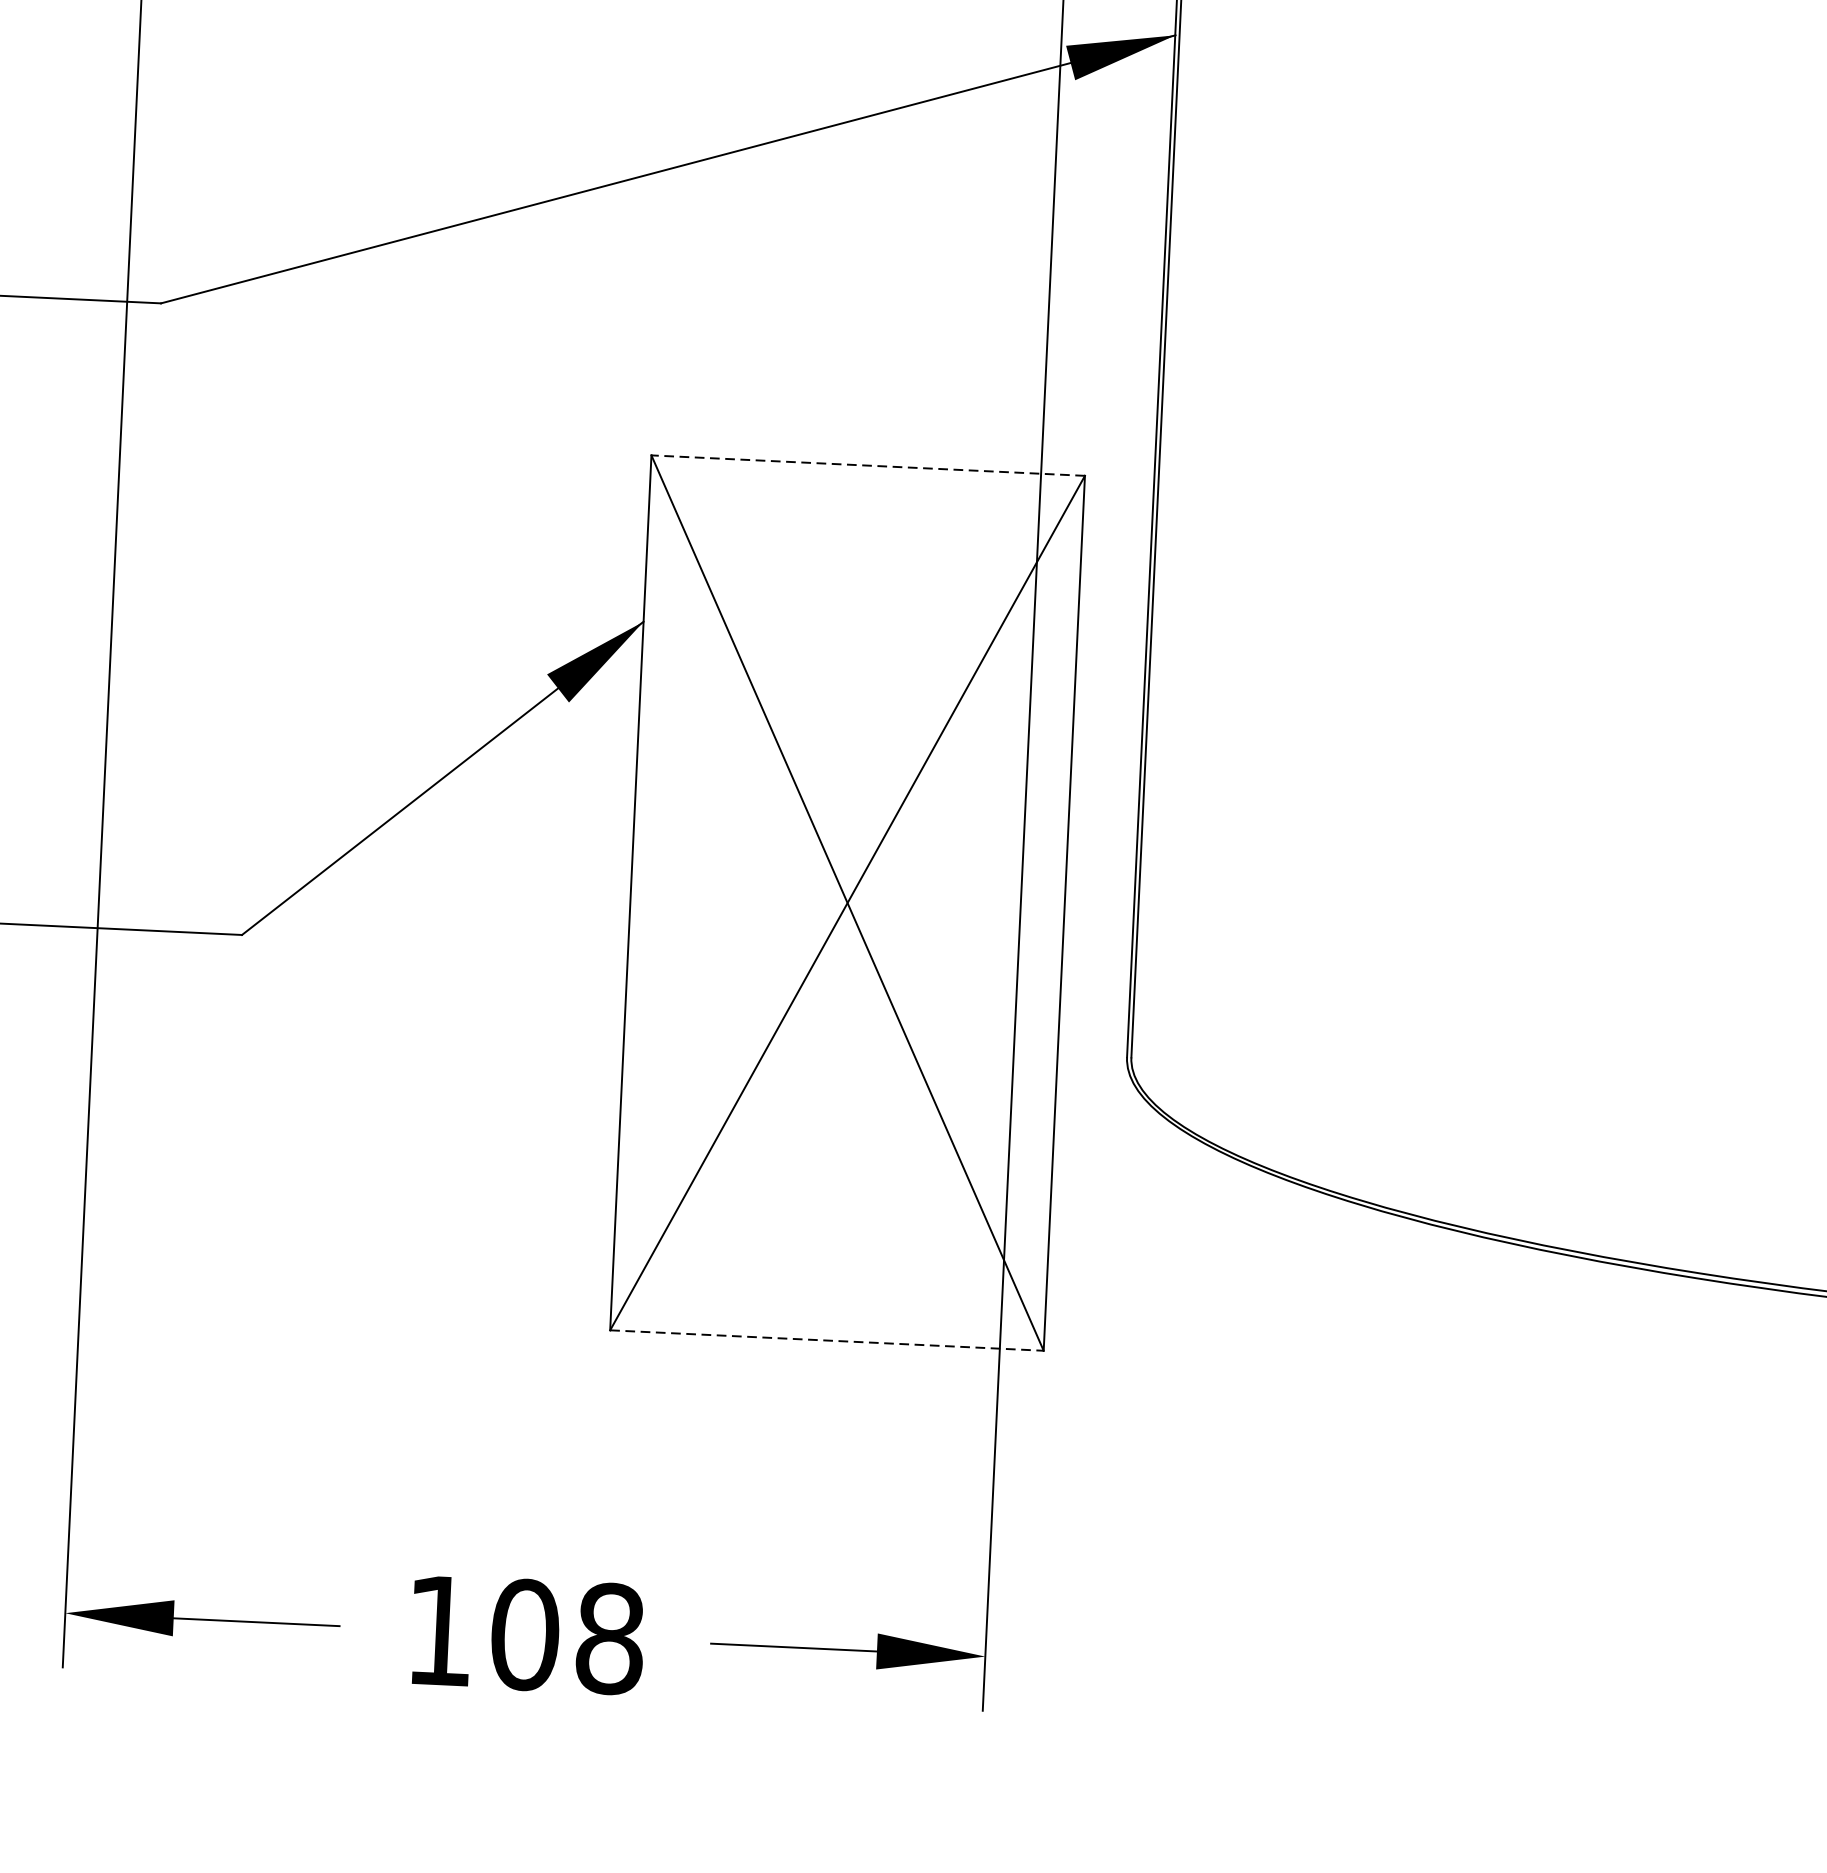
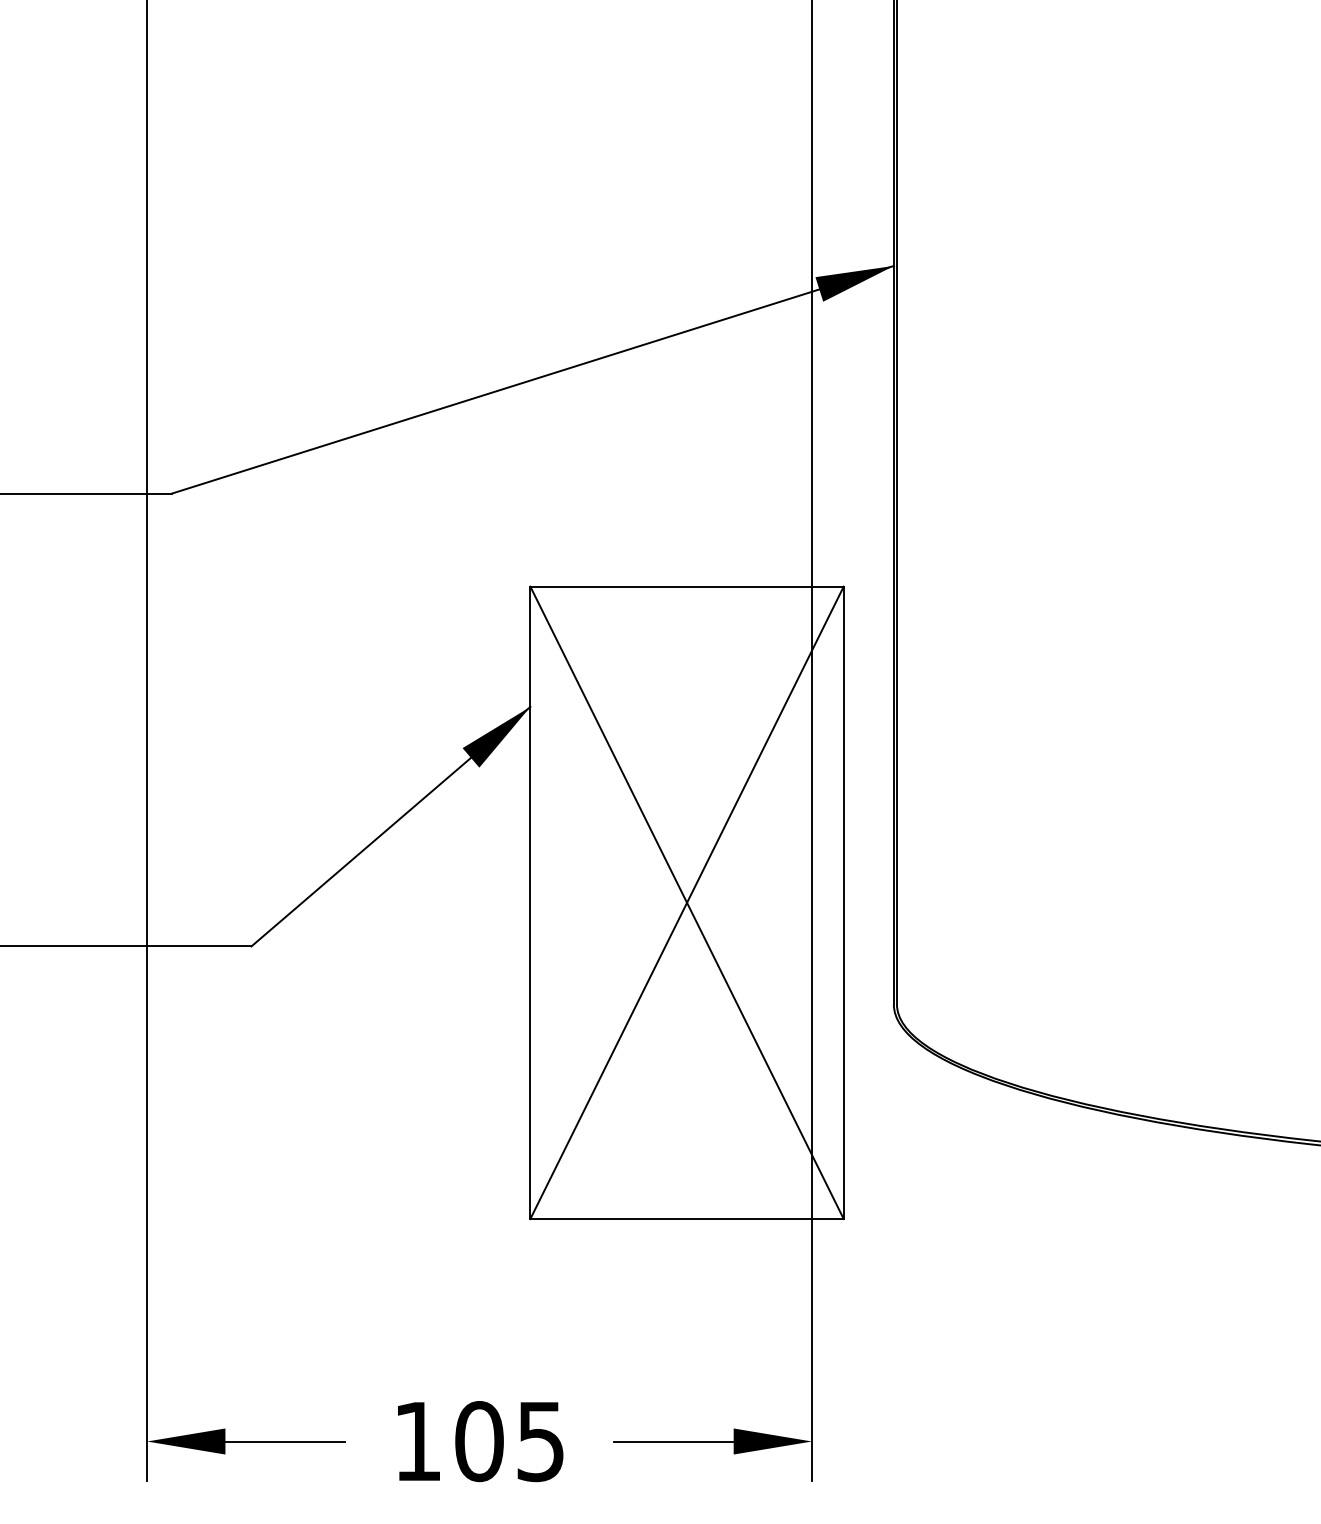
line: (868, 465) -> (687, 586), dashed -> solid
line: (827, 1339) -> (687, 1218), dashed -> solid
text: (611, 1638) -> (541, 1441), 108 -> 105

